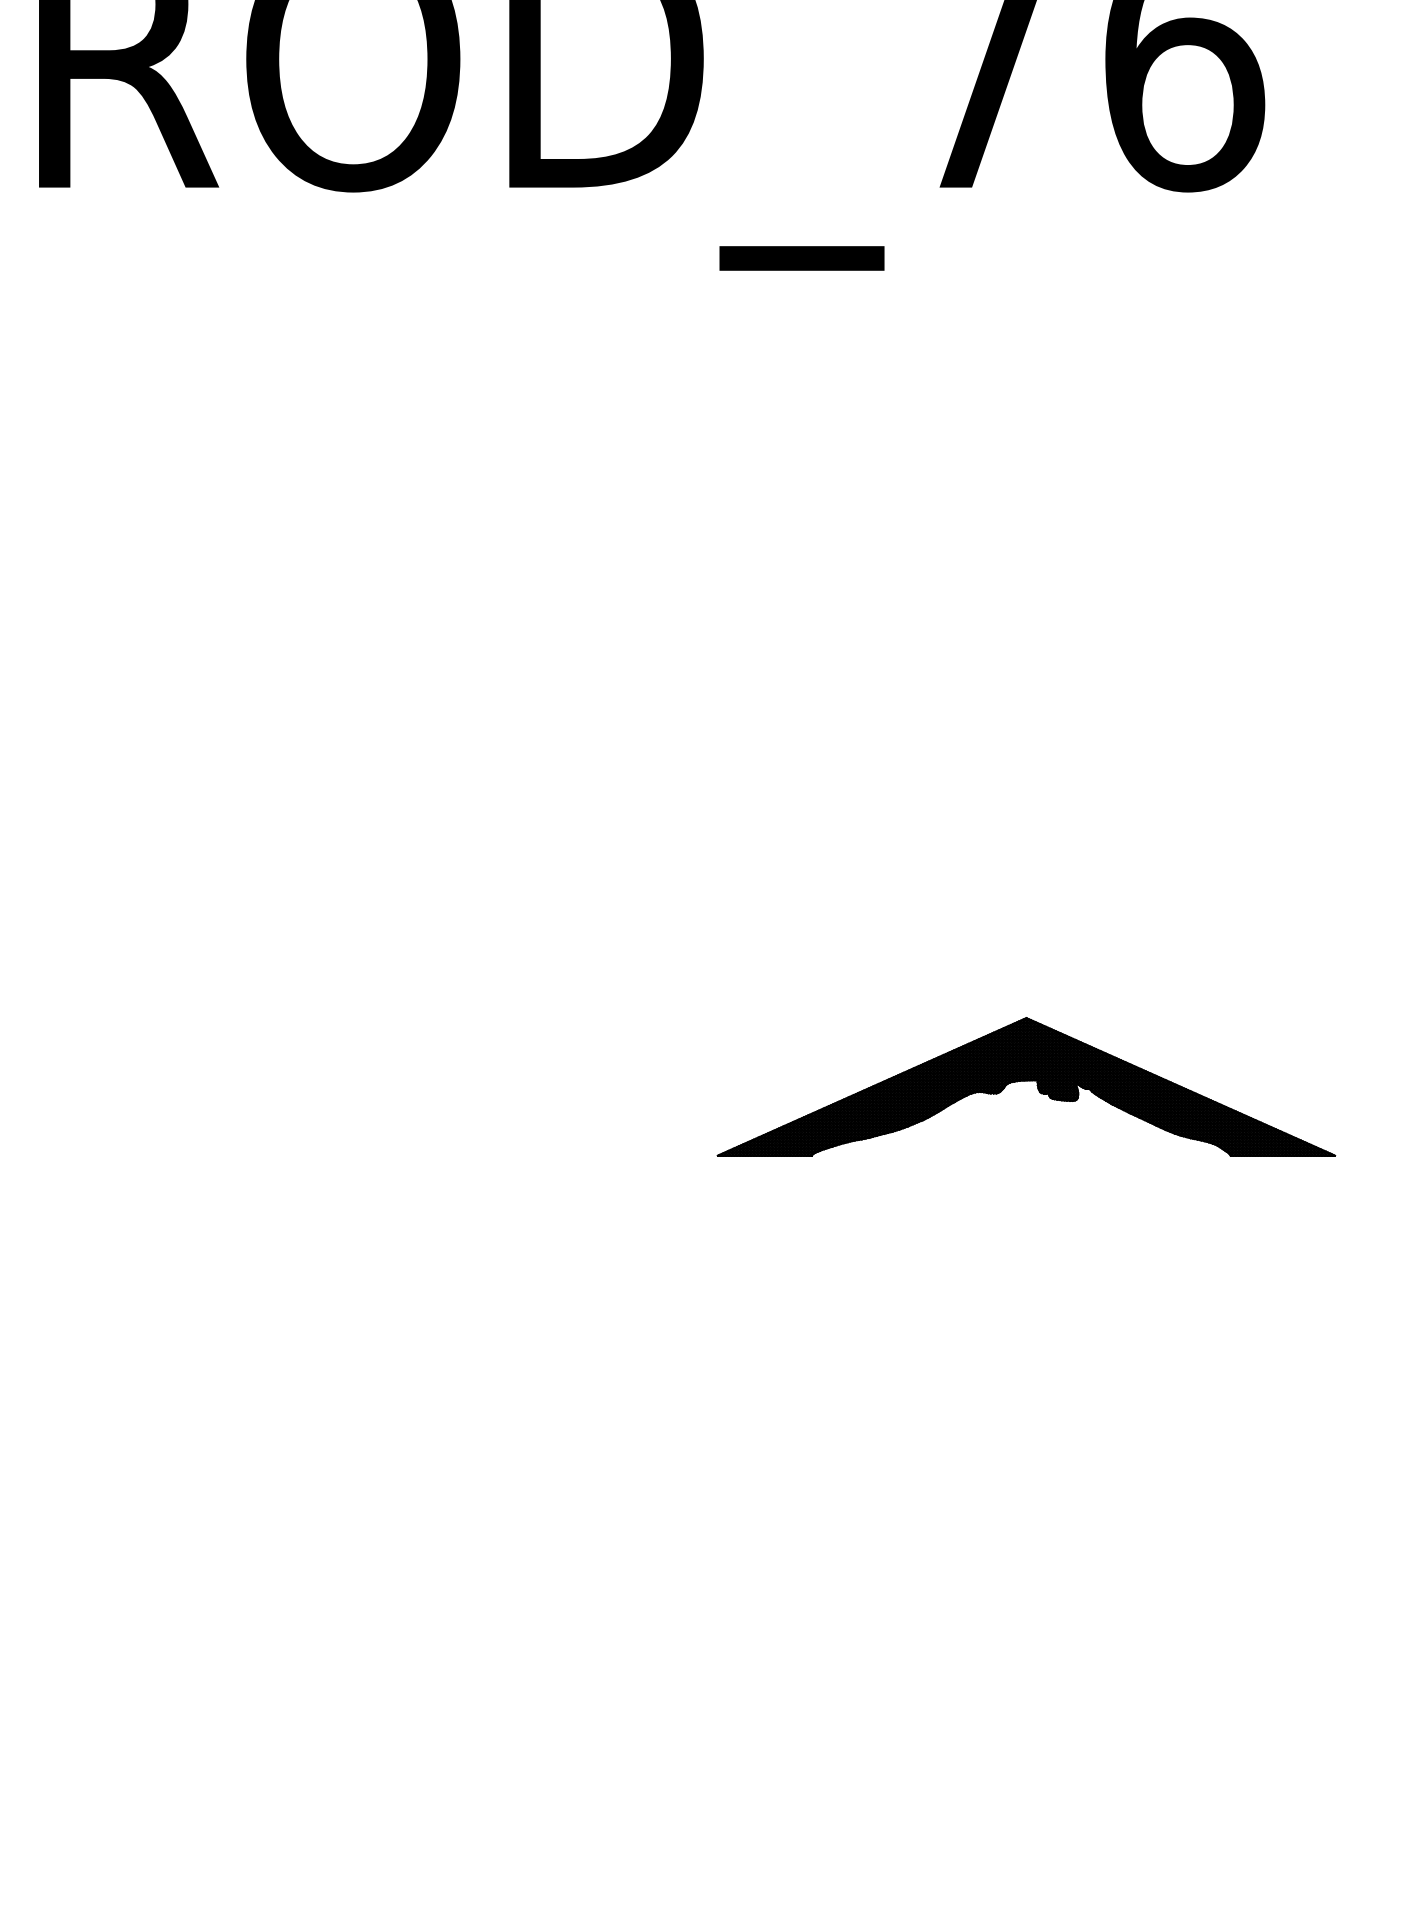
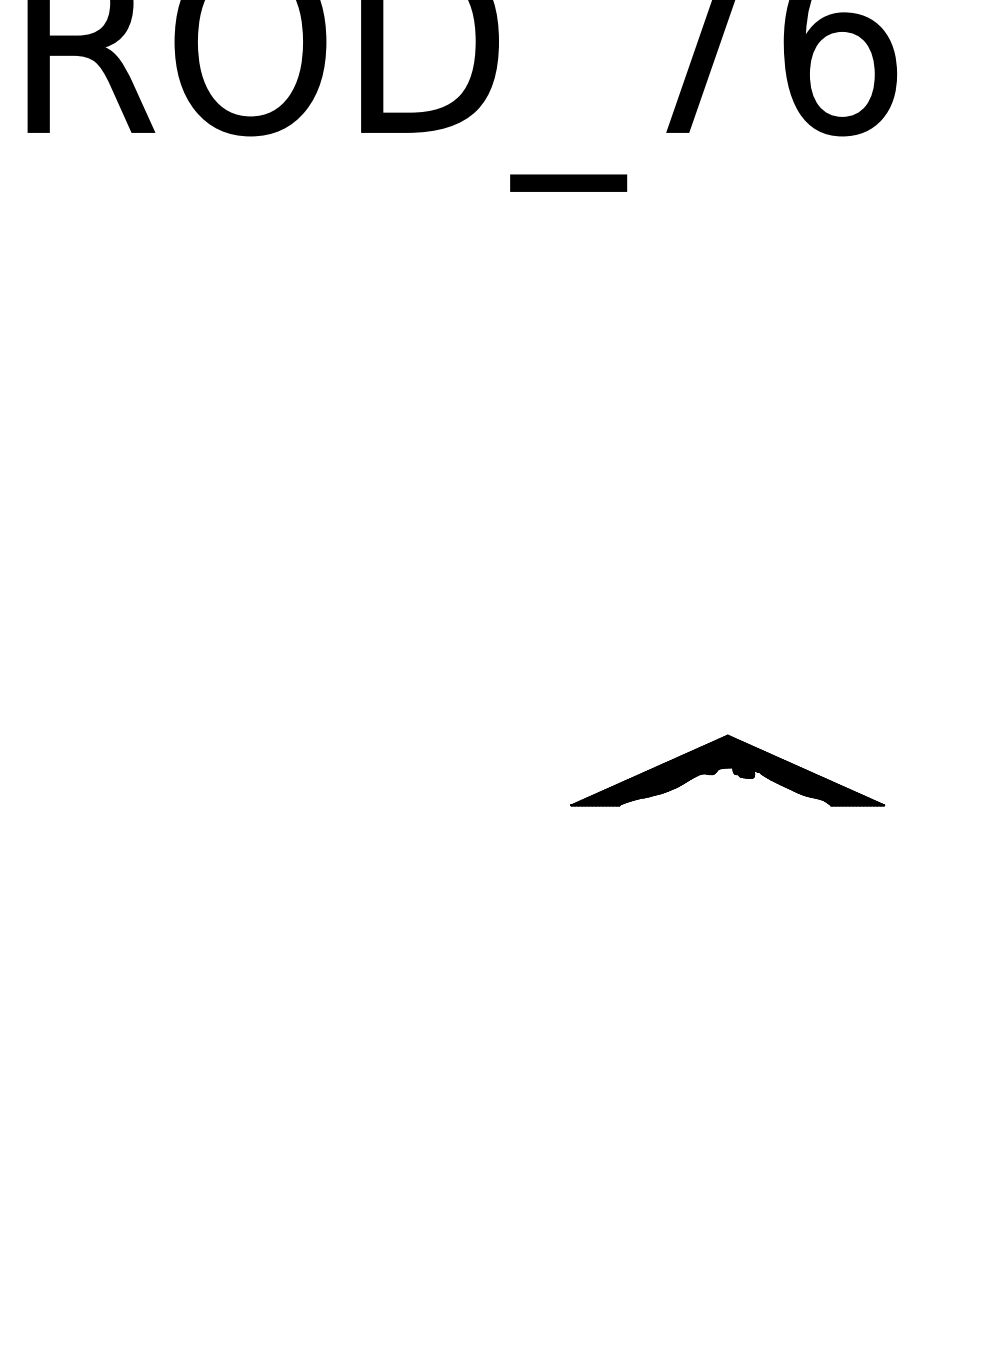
part: (1026, 1086) -> (727, 770), size x0.71

